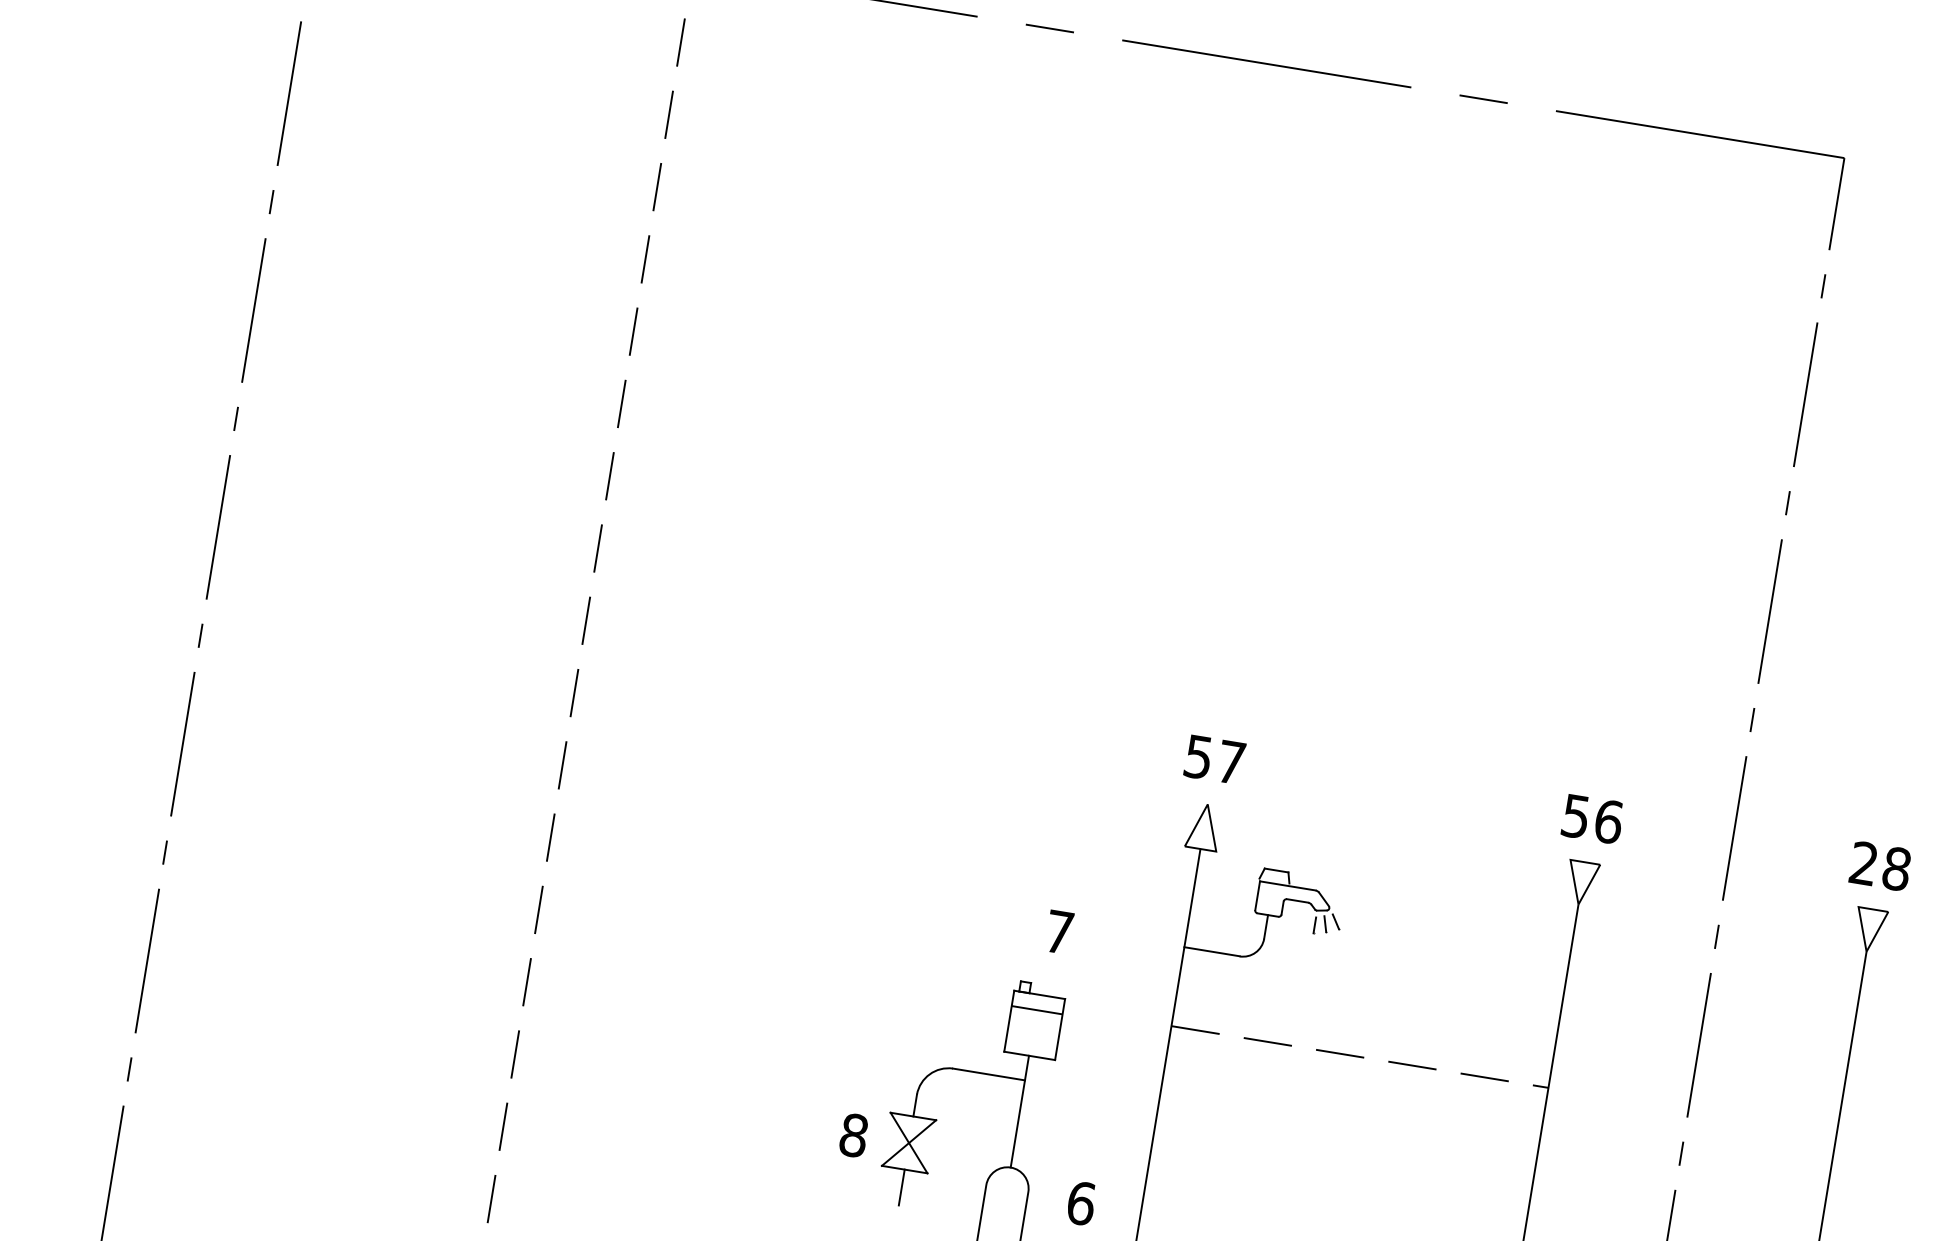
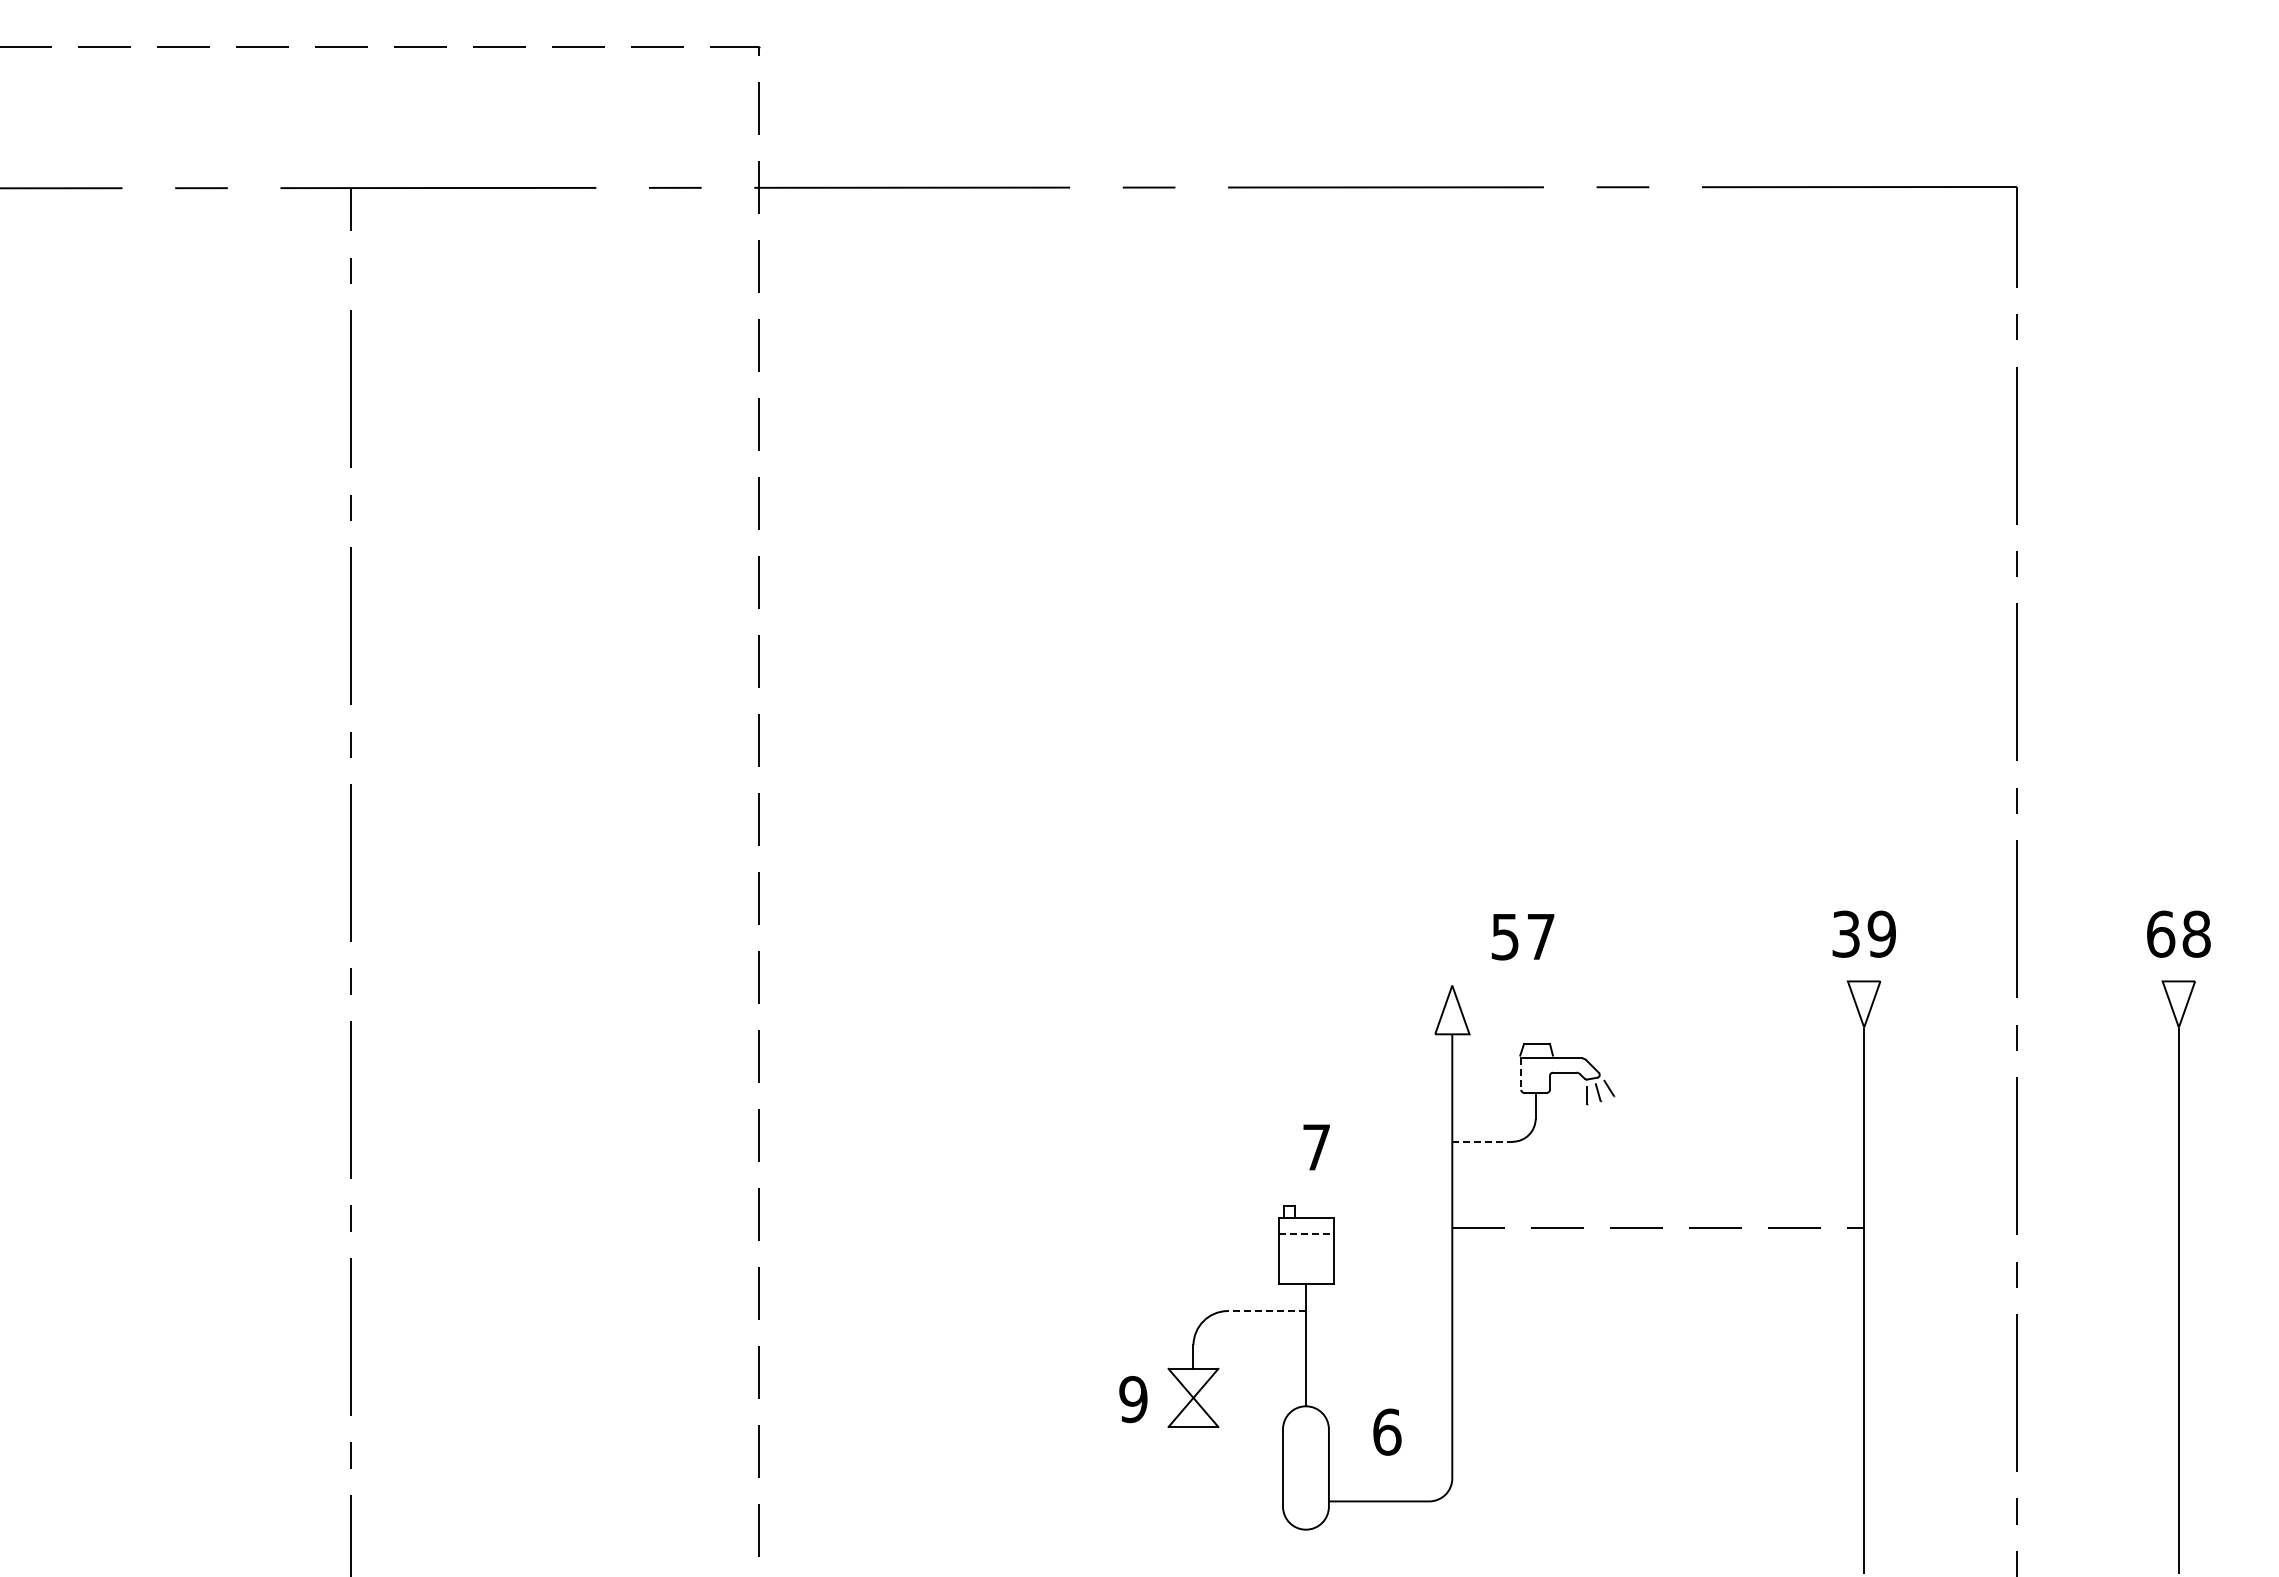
text: (1214, 760) -> (1522, 937), moved
text: (1592, 818) -> (1864, 933), 56 -> 39
text: (1864, 863) -> (2161, 933), 28 -> 68
line: (1257, 896) -> (1521, 1074), solid -> dashed
line: (1212, 951) -> (1482, 1141), solid -> dashed
line: (1037, 1010) -> (1306, 1234), solid -> dashed
line: (988, 1074) -> (1266, 1311), solid -> dashed
text: (853, 1135) -> (1133, 1399), 8 -> 9
line: (901, 1187) -> (1193, 1446), removed

